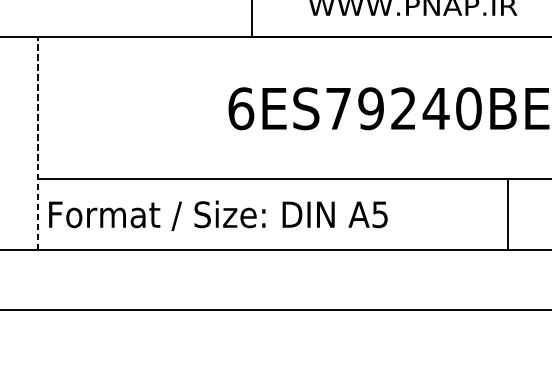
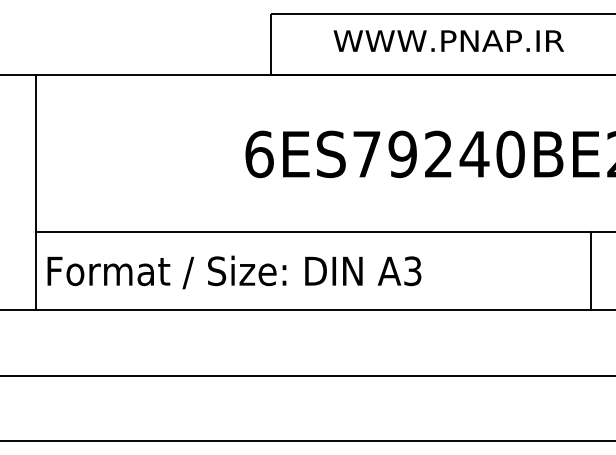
line: (38, 143) -> (35, 192), dashed -> solid
text: (380, 214) -> (413, 270), A5 -> A3
line: (508, 214) -> (591, 271), moved

